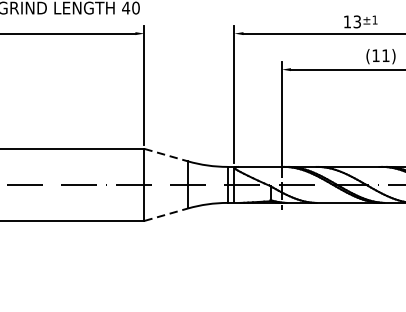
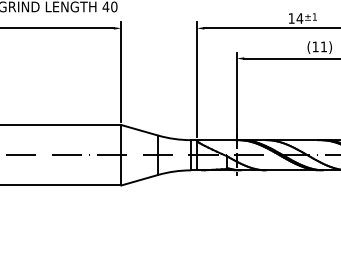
text: (356, 21) -> (299, 18), 13 -> 14
line: (167, 155) -> (140, 130), dashed -> solid
line: (167, 215) -> (140, 180), dashed -> solid

